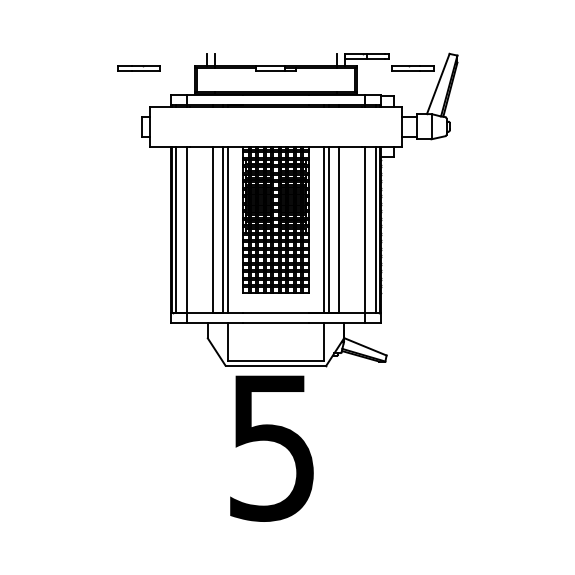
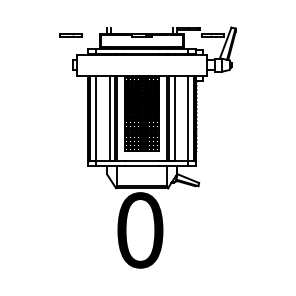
text: (272, 447) -> (140, 230), 5 -> 0

